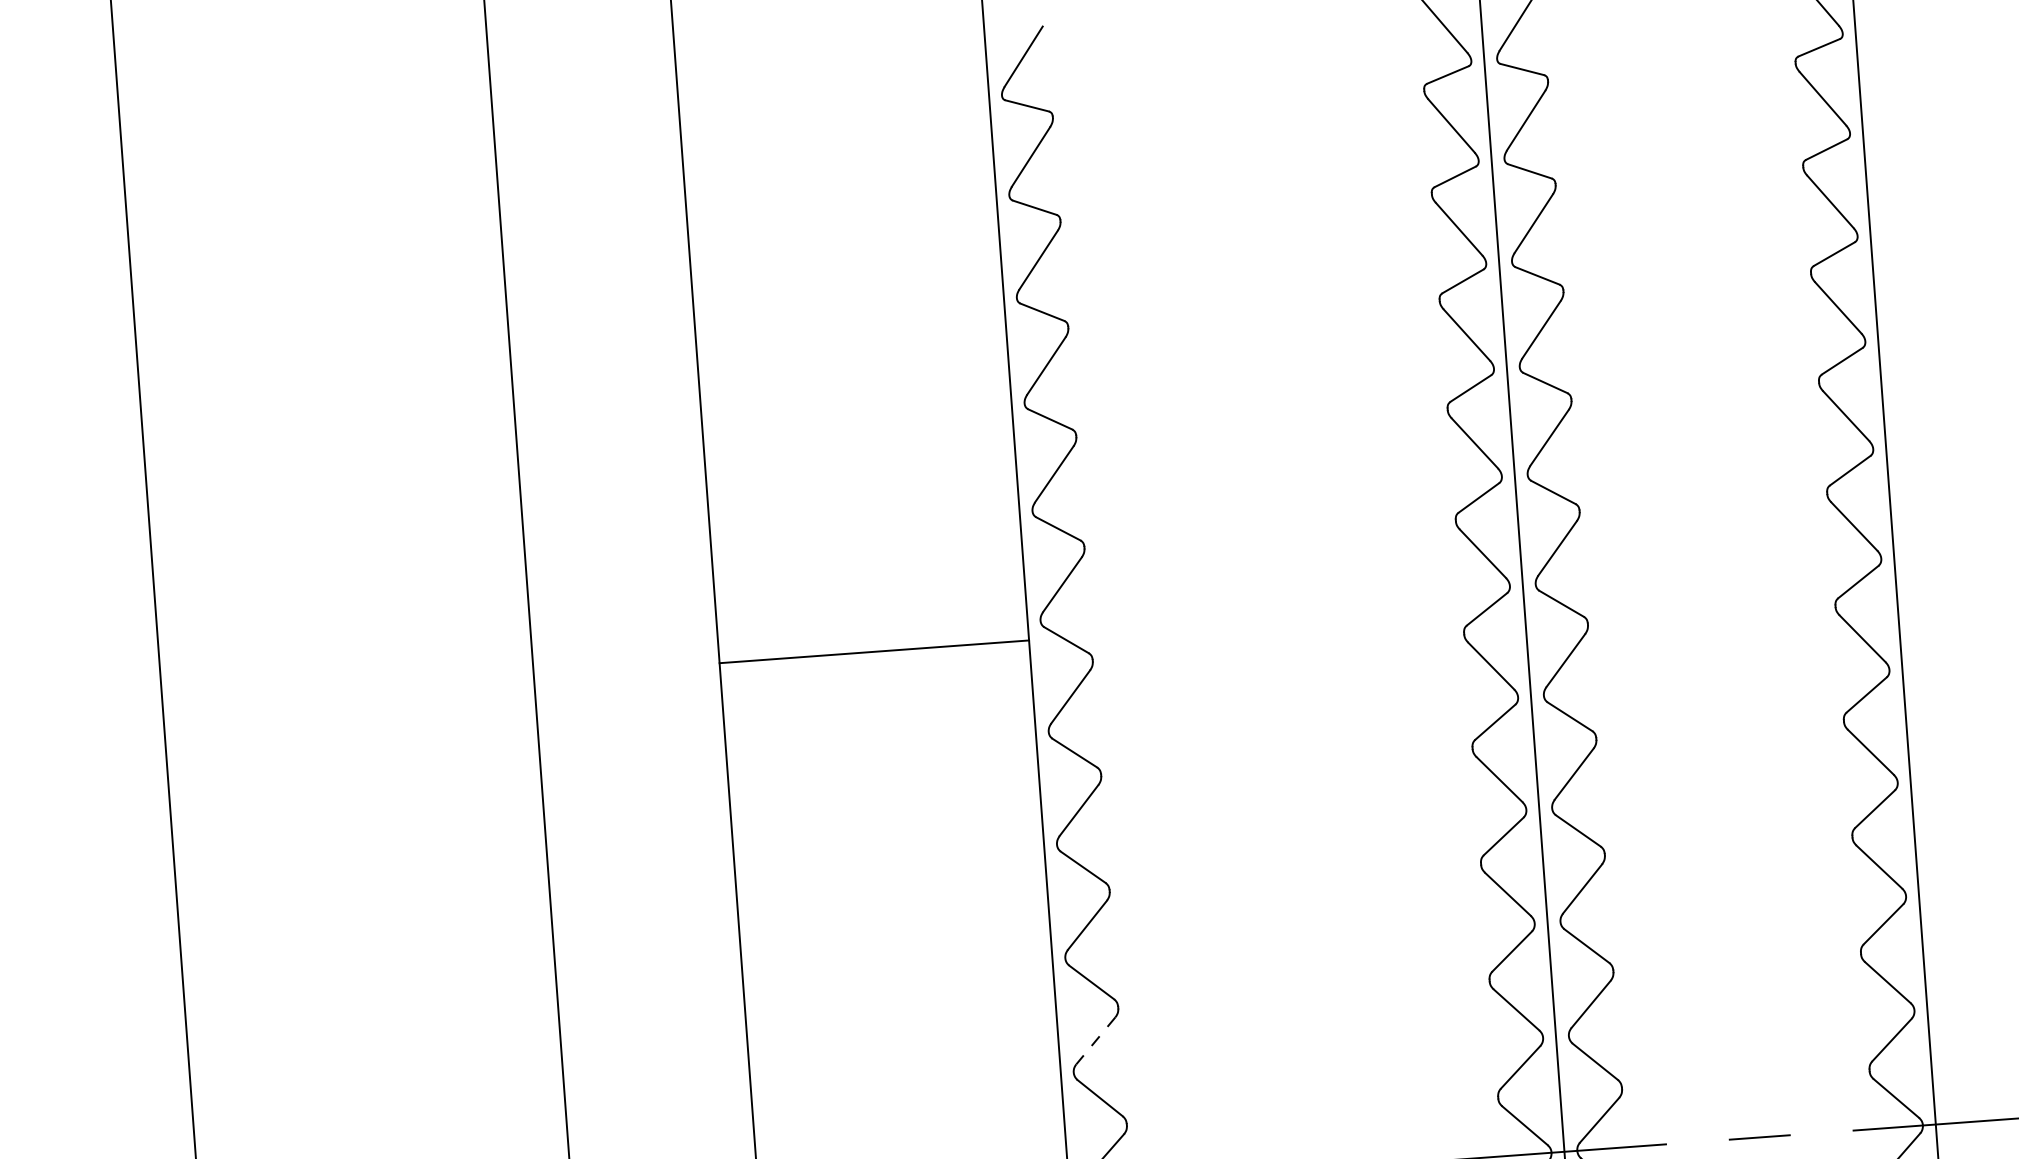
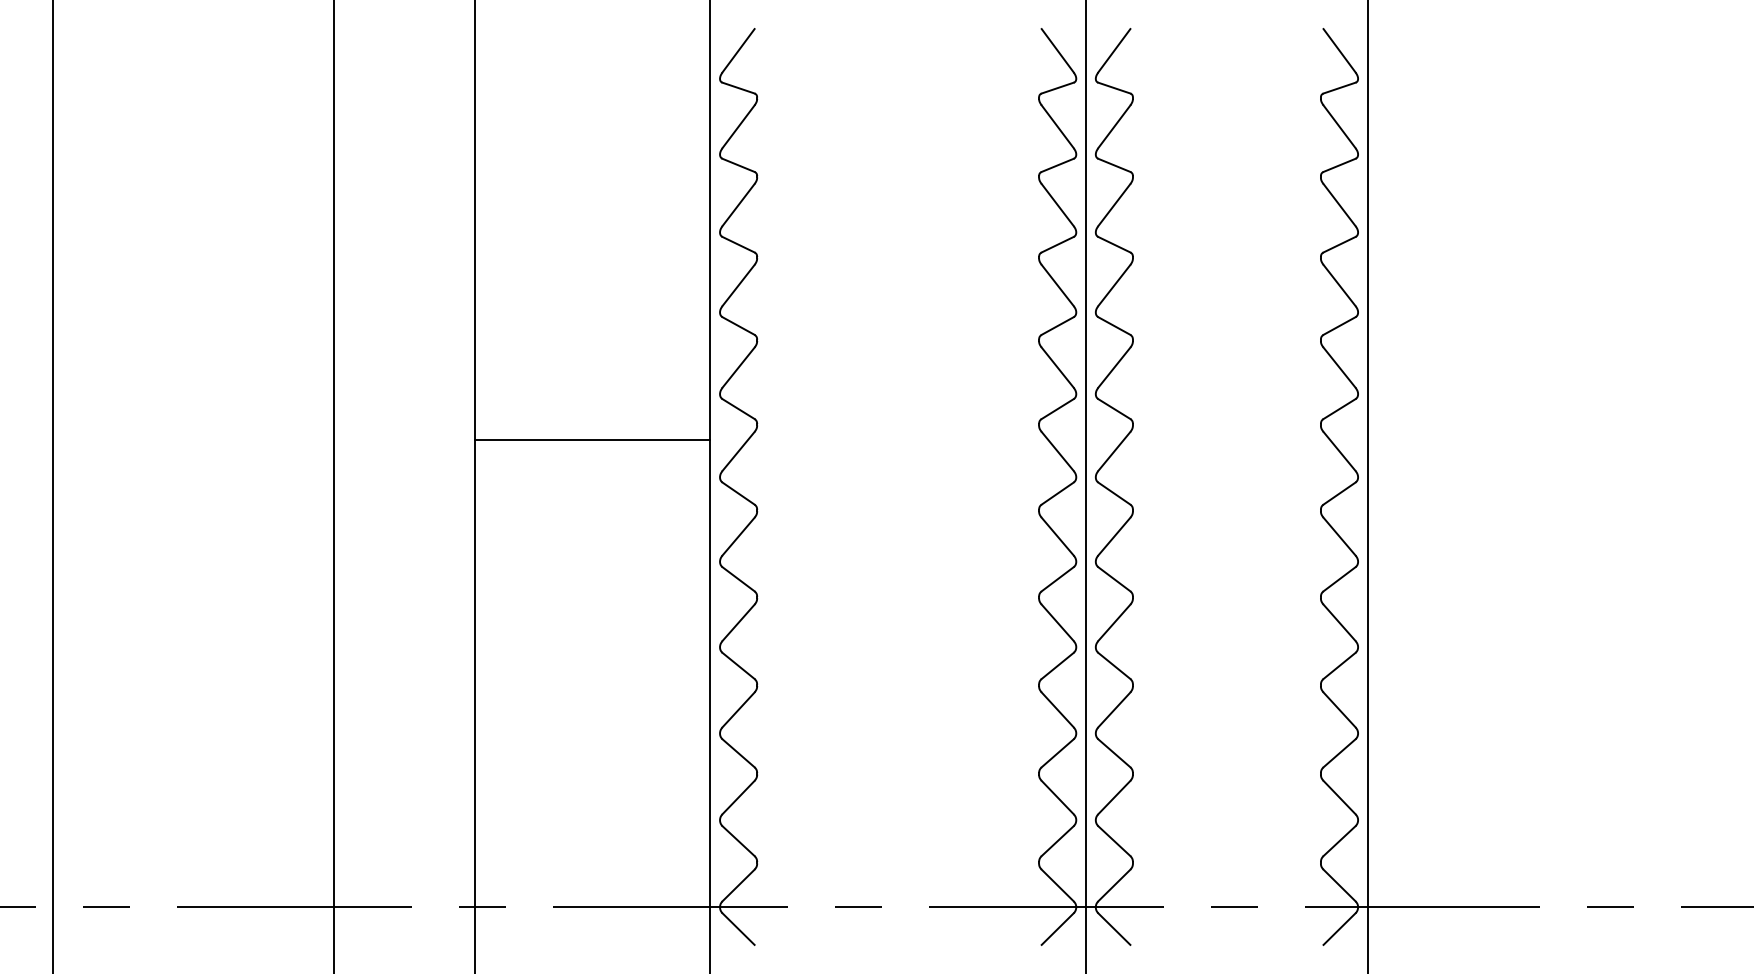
line: (873, 651) -> (592, 439), moved
line: (1095, 1040) -> (738, 797), dashed -> solid

